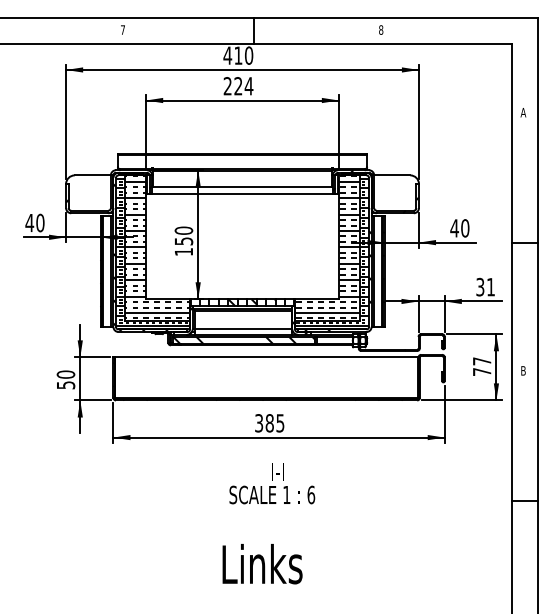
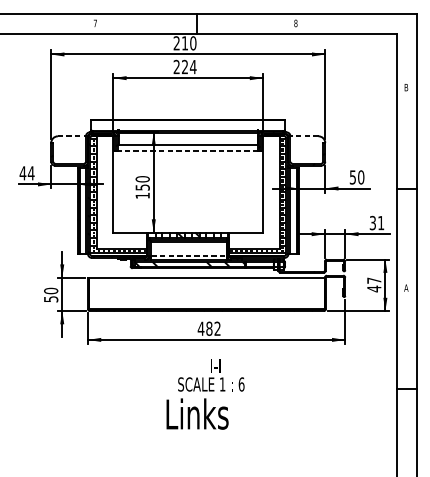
text: (227, 55) -> (176, 43), 410 -> 210
text: (523, 112) -> (406, 87), A -> B
line: (93, 175) -> (72, 136), solid -> dashed
line: (391, 175) -> (303, 136), solid -> dashed
line: (242, 194) -> (188, 151), solid -> dashed
text: (40, 222) -> (31, 172), 40 -> 44
text: (454, 228) -> (352, 177), 40 -> 50
hatch: (157, 247) -> (122, 192), removed
hatch: (327, 247) -> (254, 192), removed
hatch: (337, 281) -> (261, 218), removed
line: (243, 329) -> (188, 255), solid -> dashed
text: (523, 370) -> (406, 287), B -> A
text: (482, 371) -> (374, 288), 77 -> 47
text: (269, 423) -> (209, 328), 385 -> 482
text: (262, 564) -> (197, 414), moved

